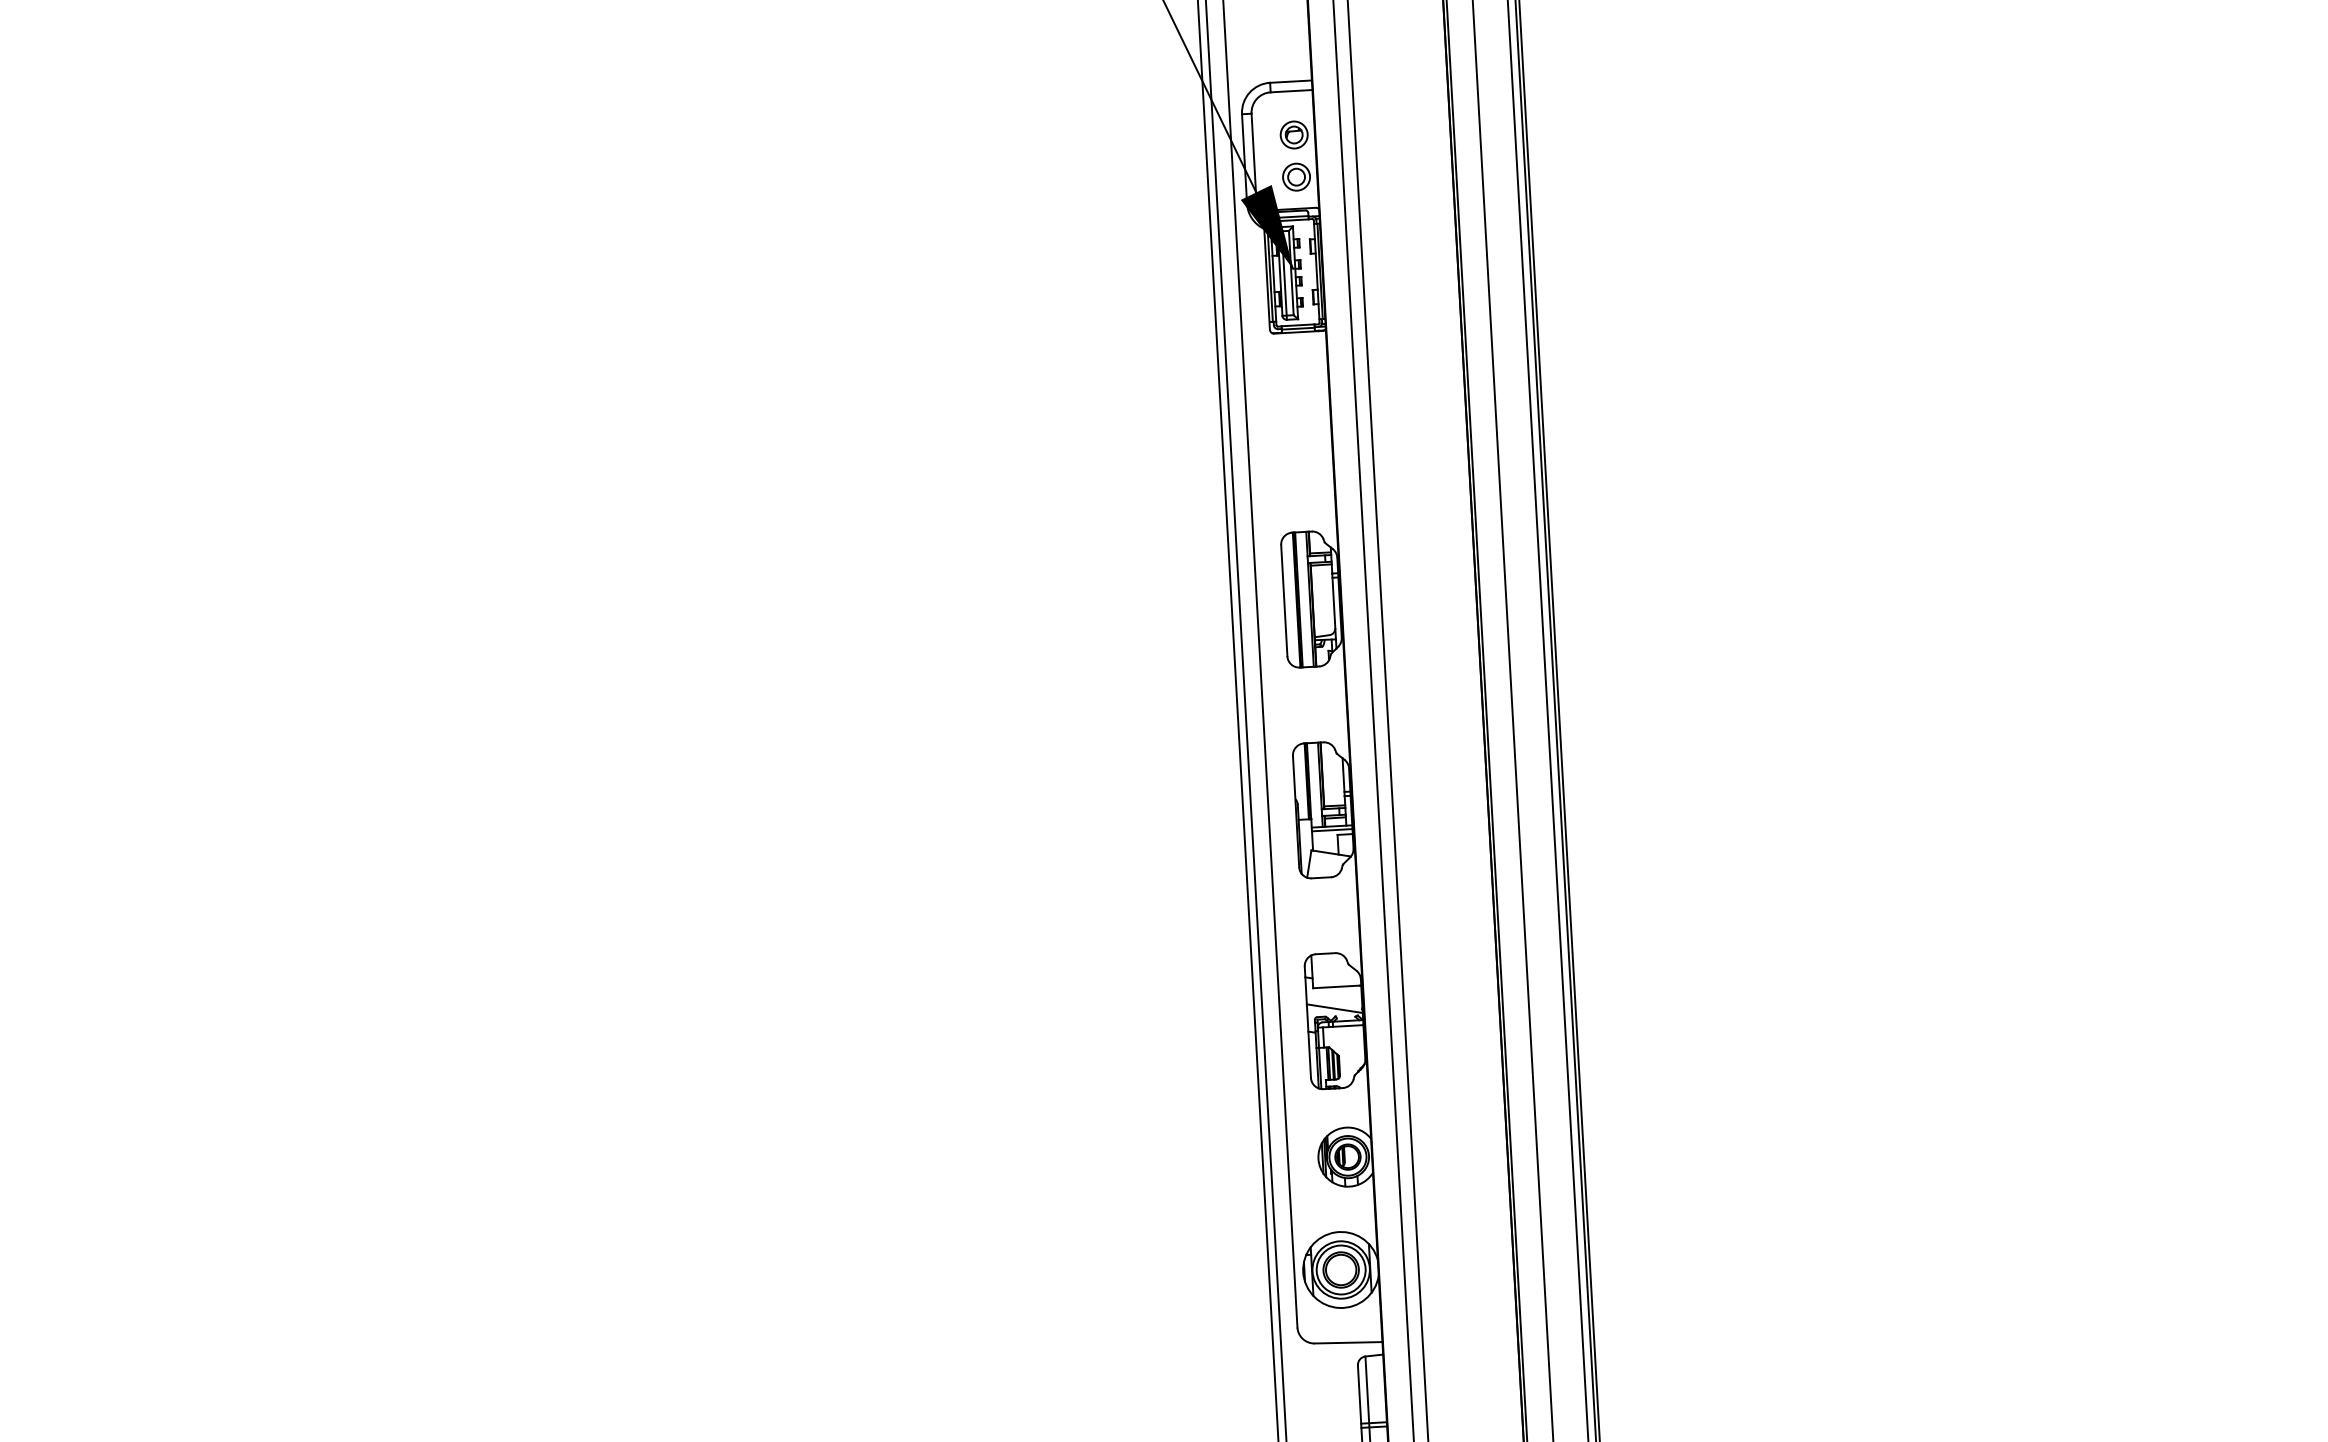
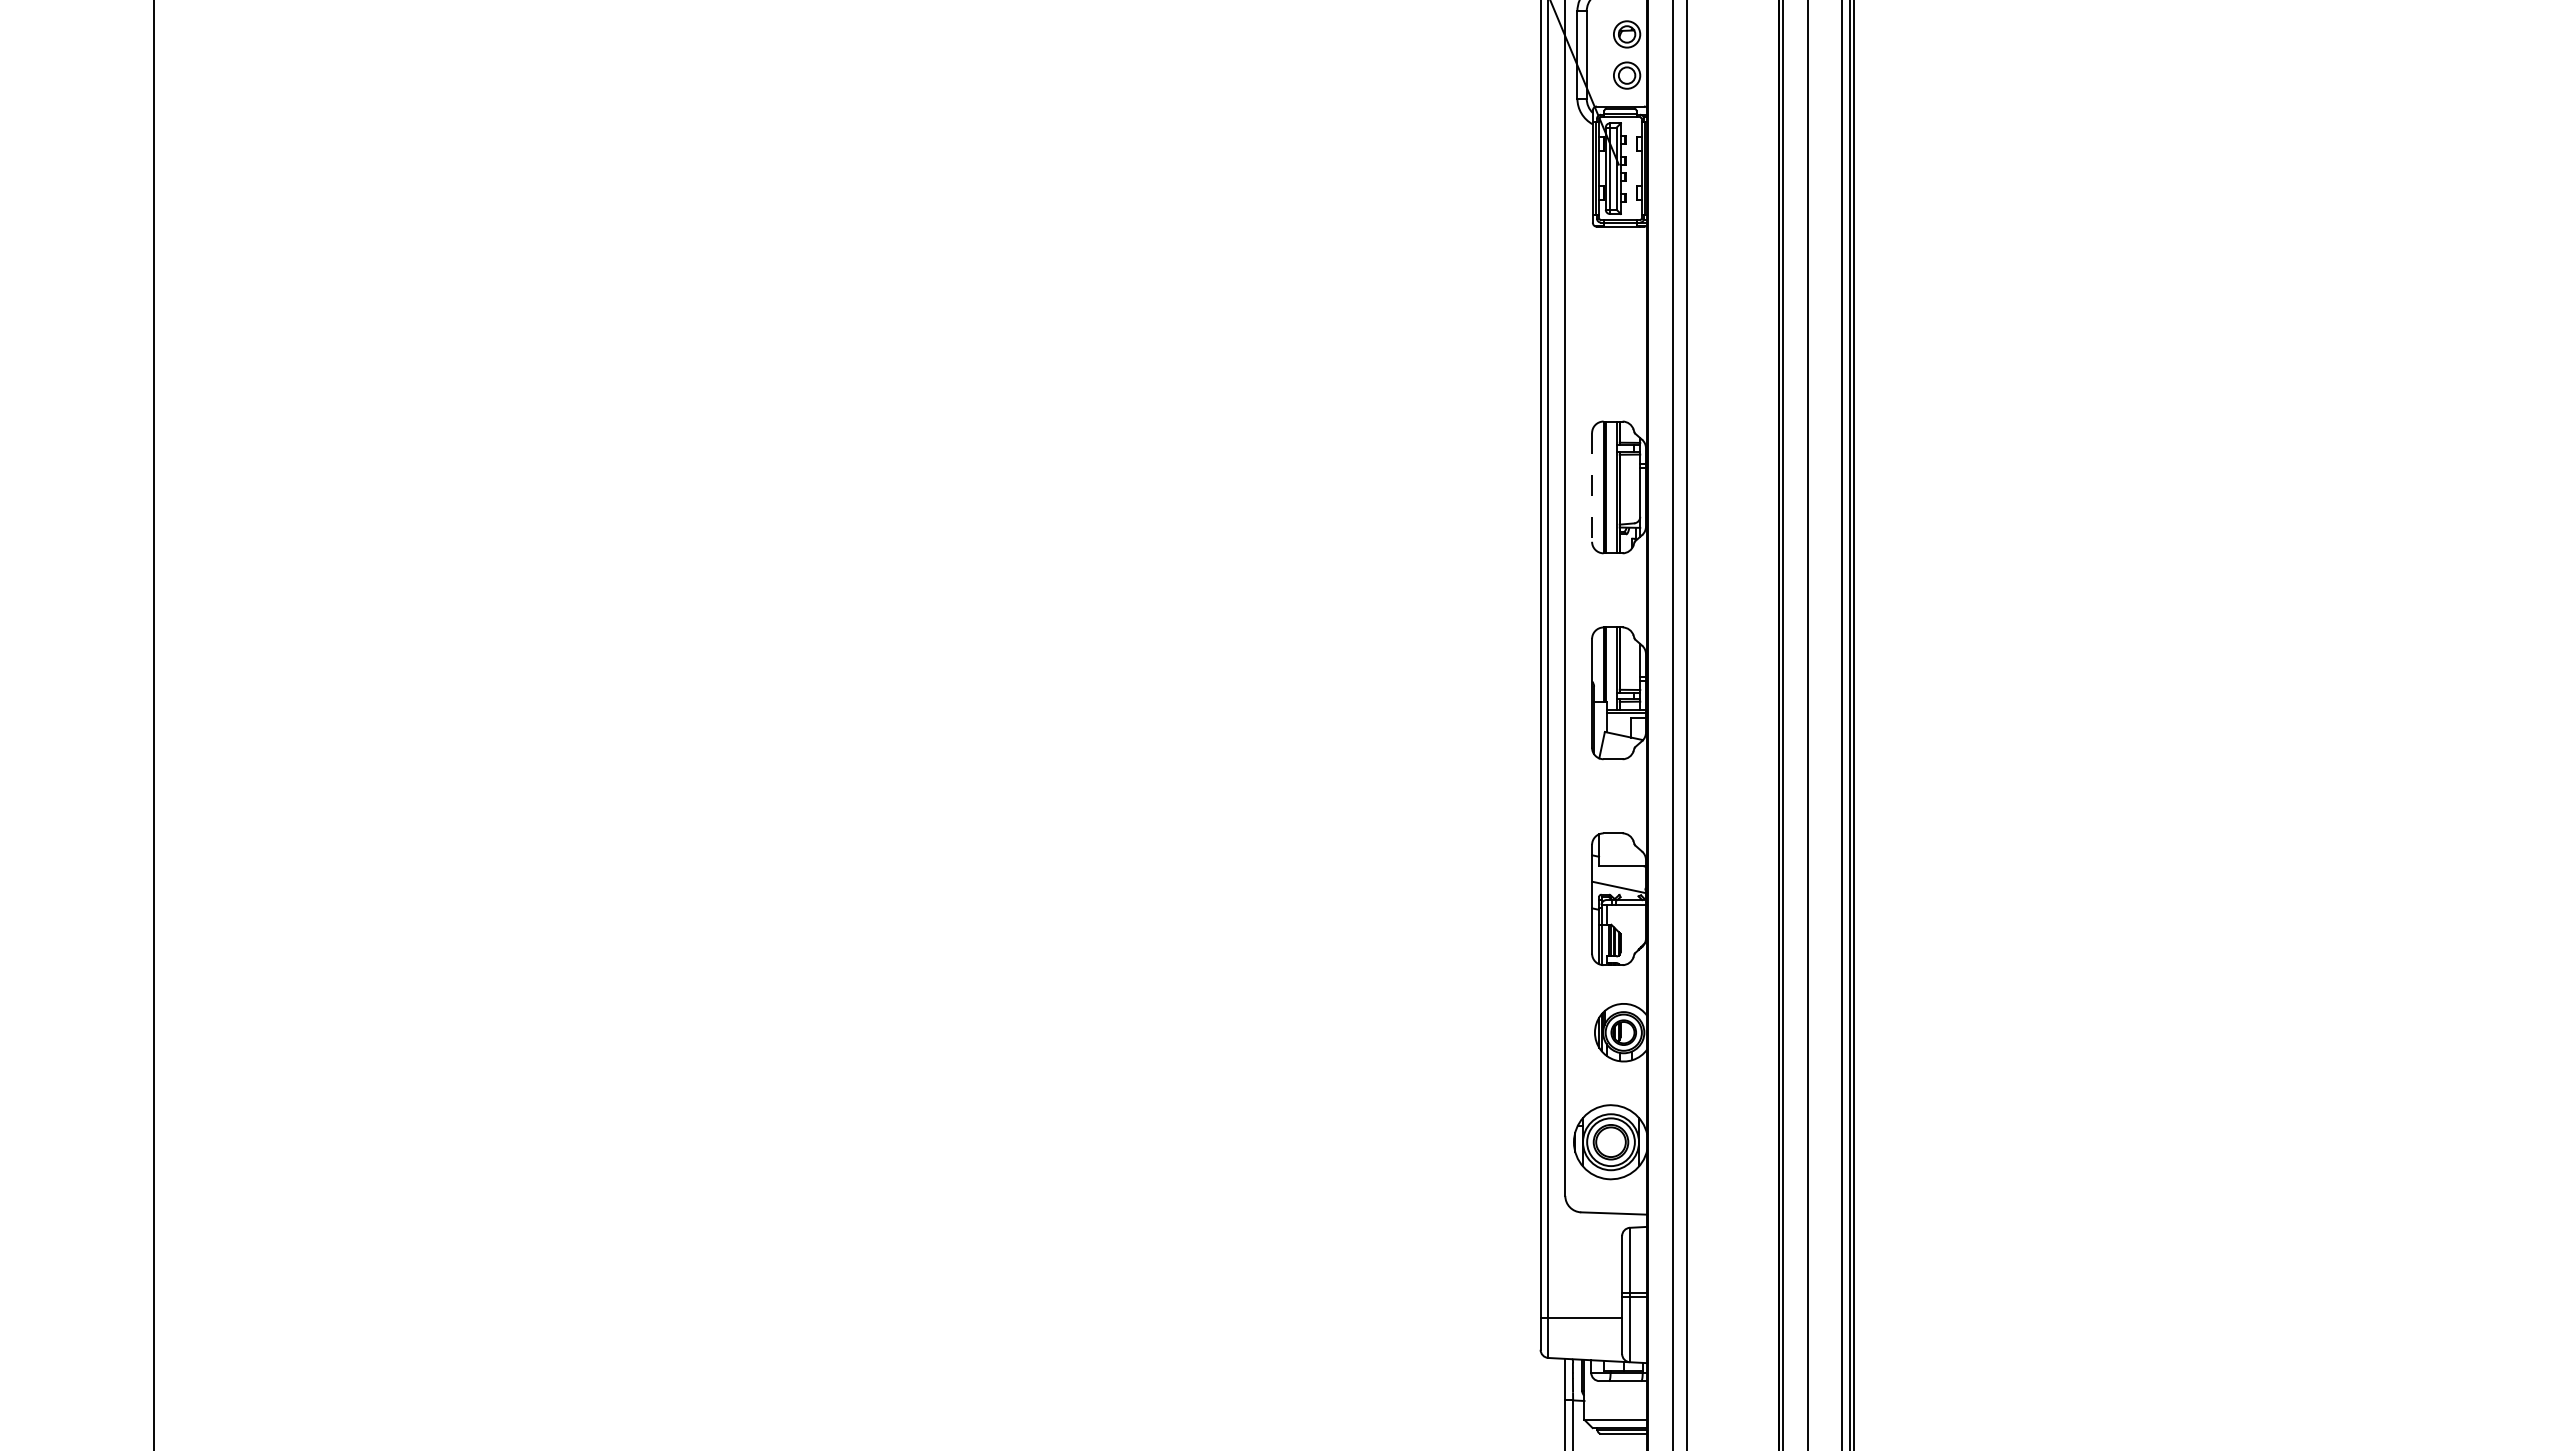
fill: (1266, 227) -> (1595, 123), removed
line: (1284, 600) -> (1592, 487), solid -> dashed

